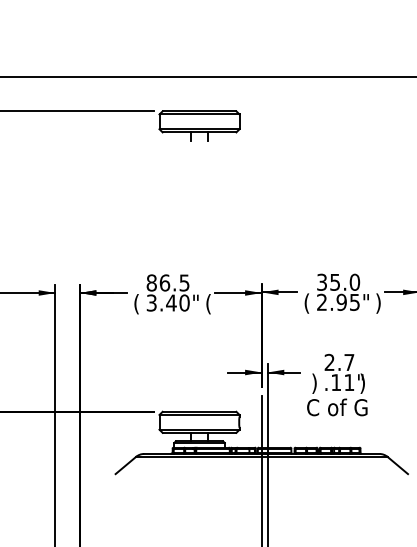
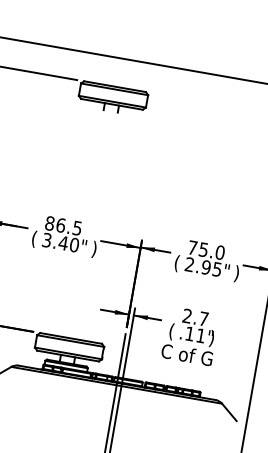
text: (321, 281) -> (192, 247), 35.0 -> 75.0
text: (208, 304) -> (94, 249), ( -> )
text: (314, 383) -> (171, 331), ) -> (

